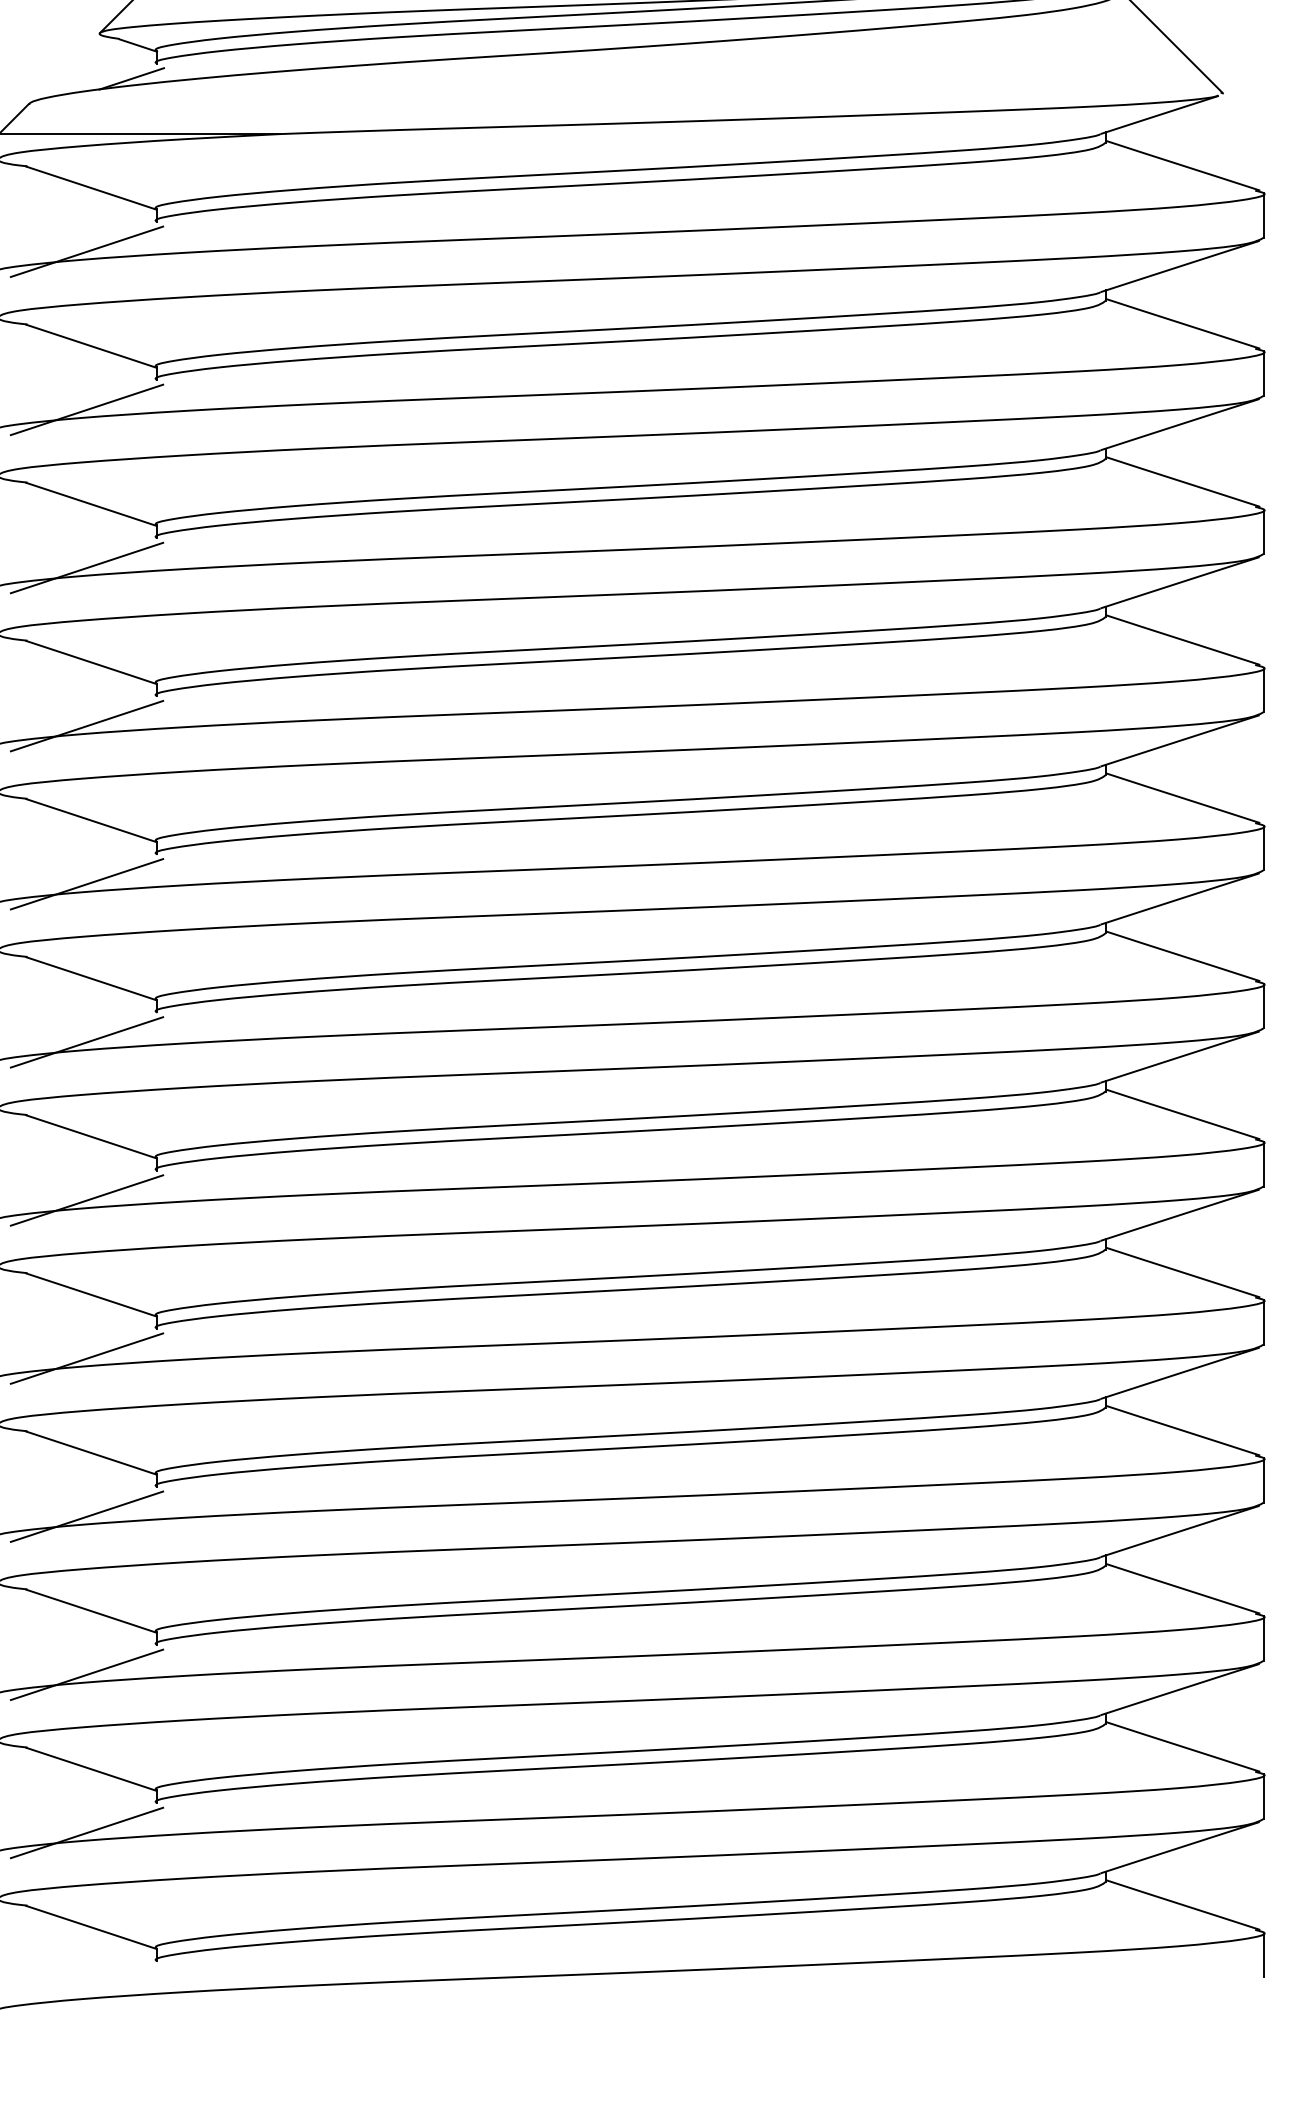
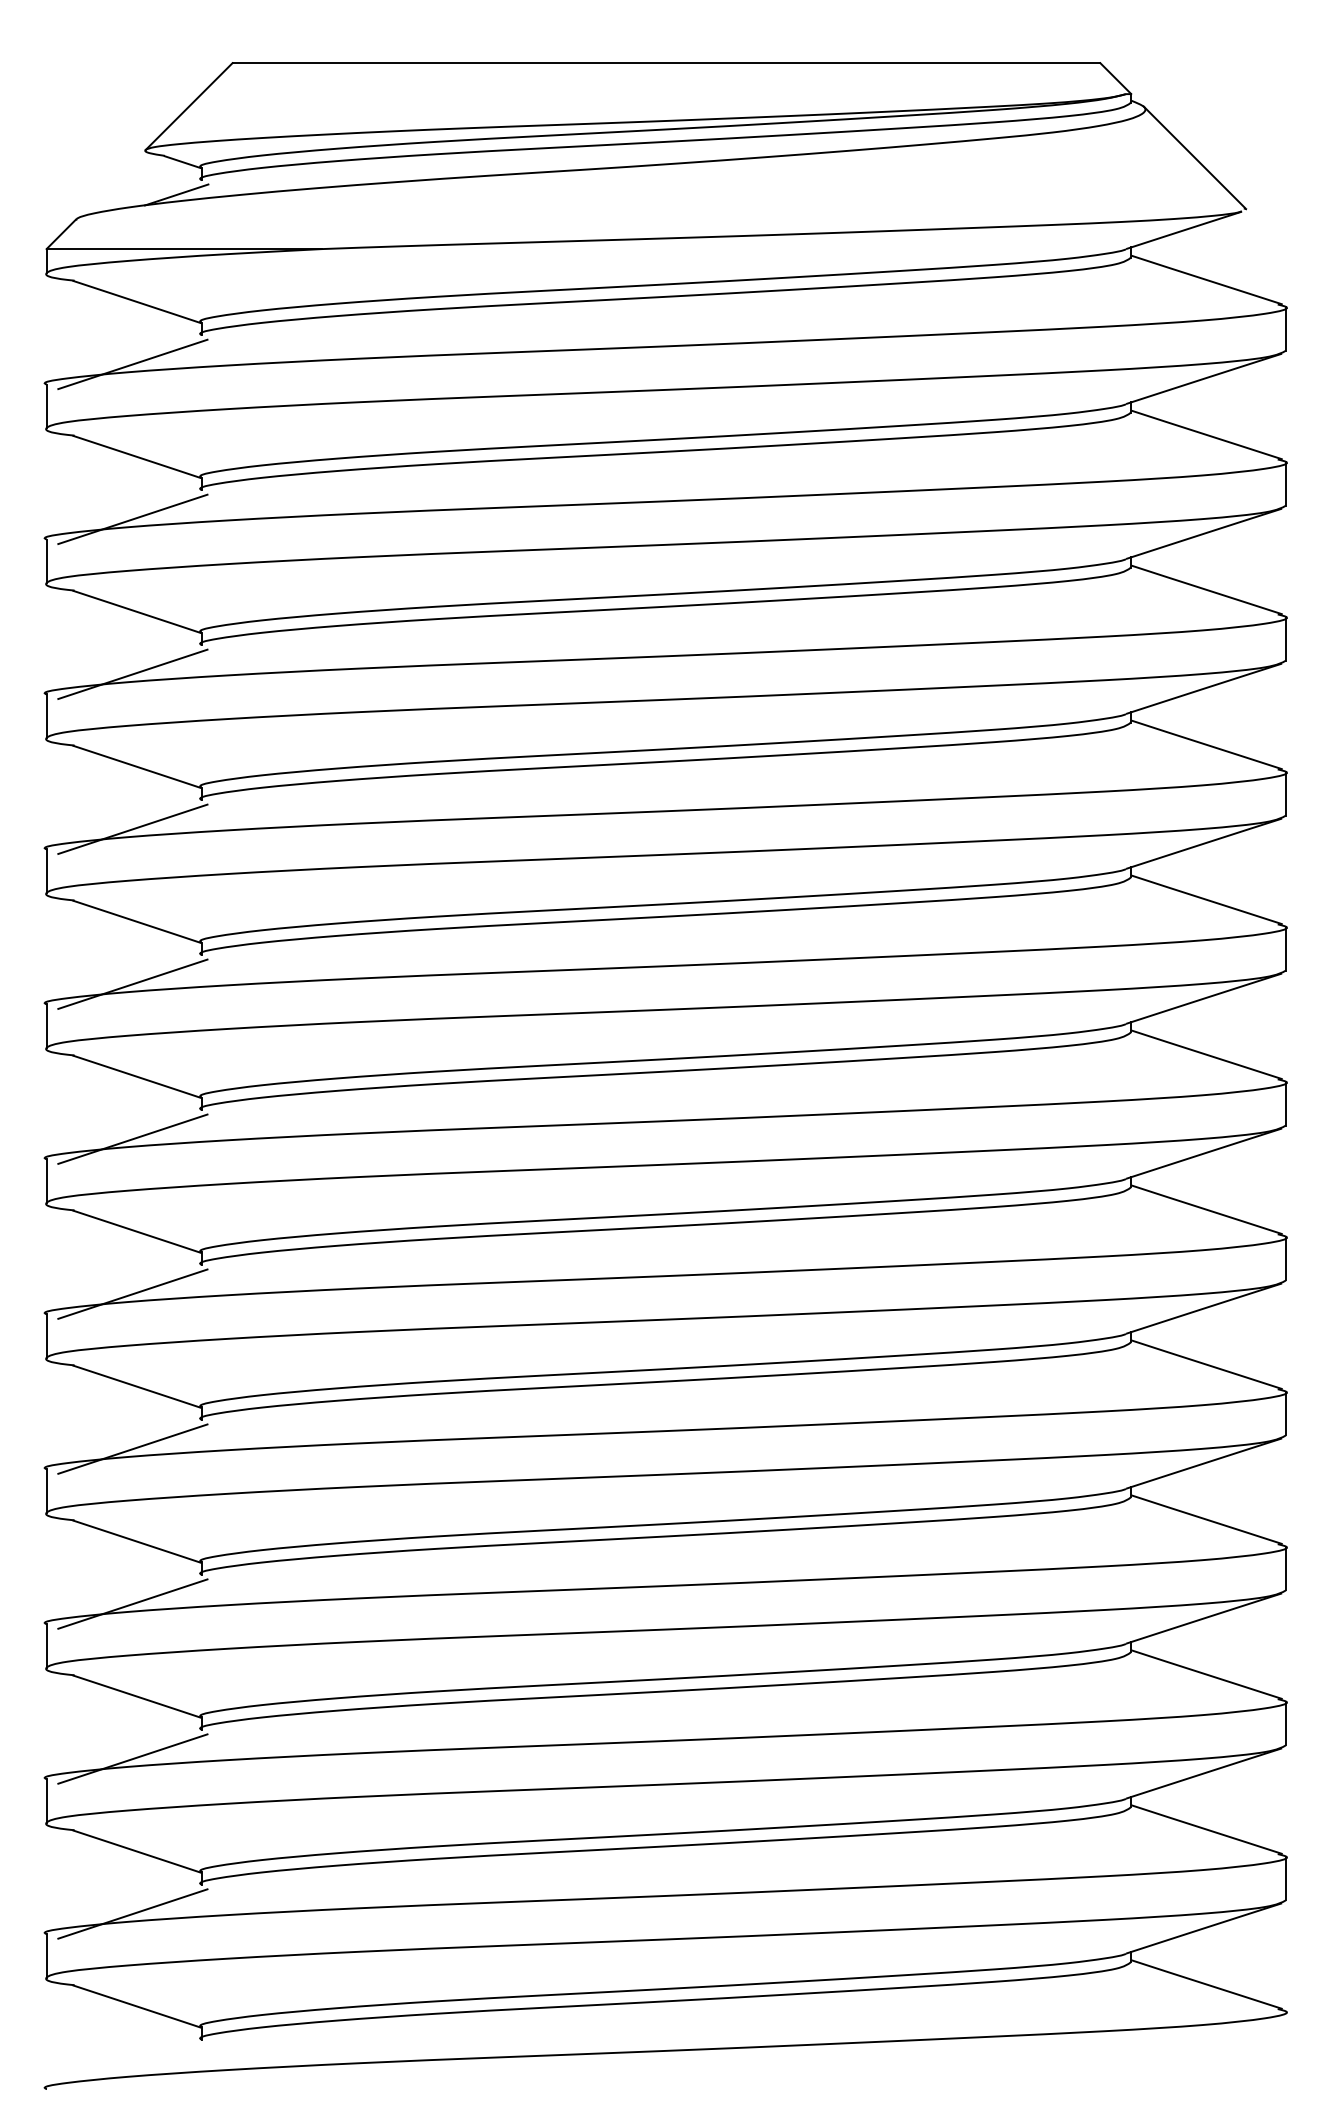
line: (1264, 1954) -> (1286, 2033), removed

